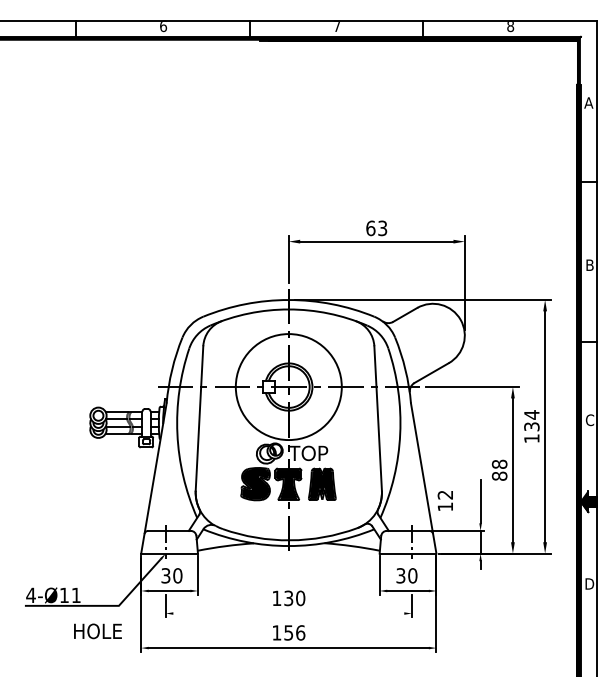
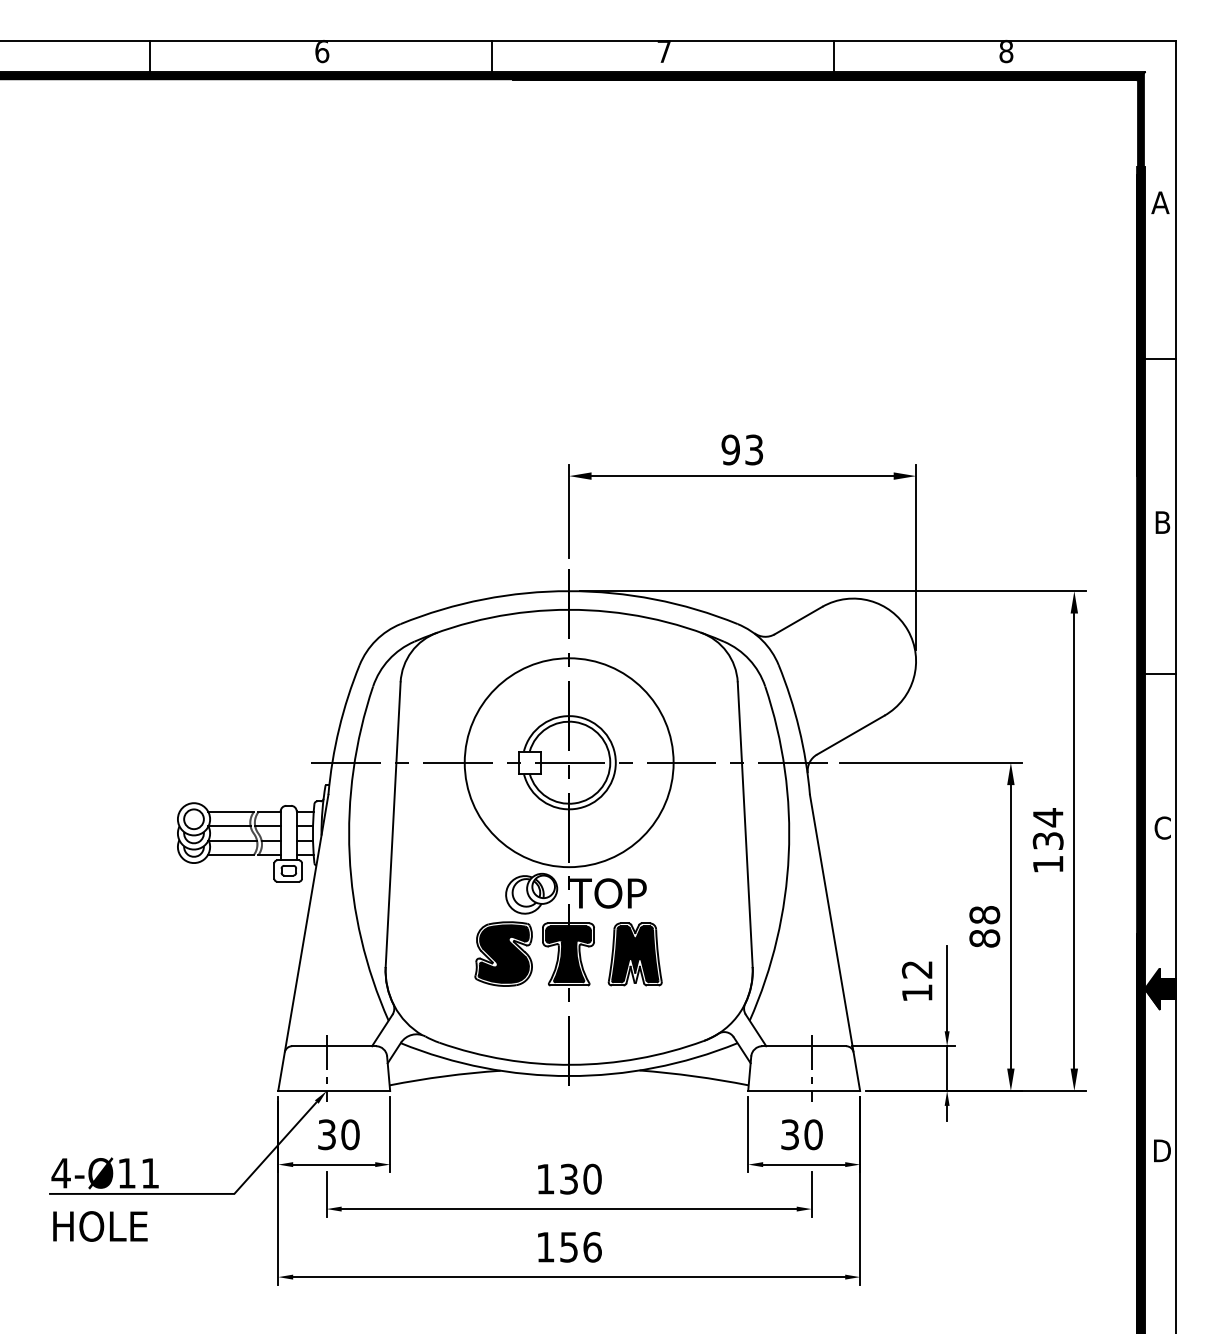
text: (370, 228) -> (730, 450), 63 -> 93
text: (444, 500) -> (915, 980), moved
line: (288, 613) -> (568, 1208), added
text: (97, 631) -> (99, 1226), moved

